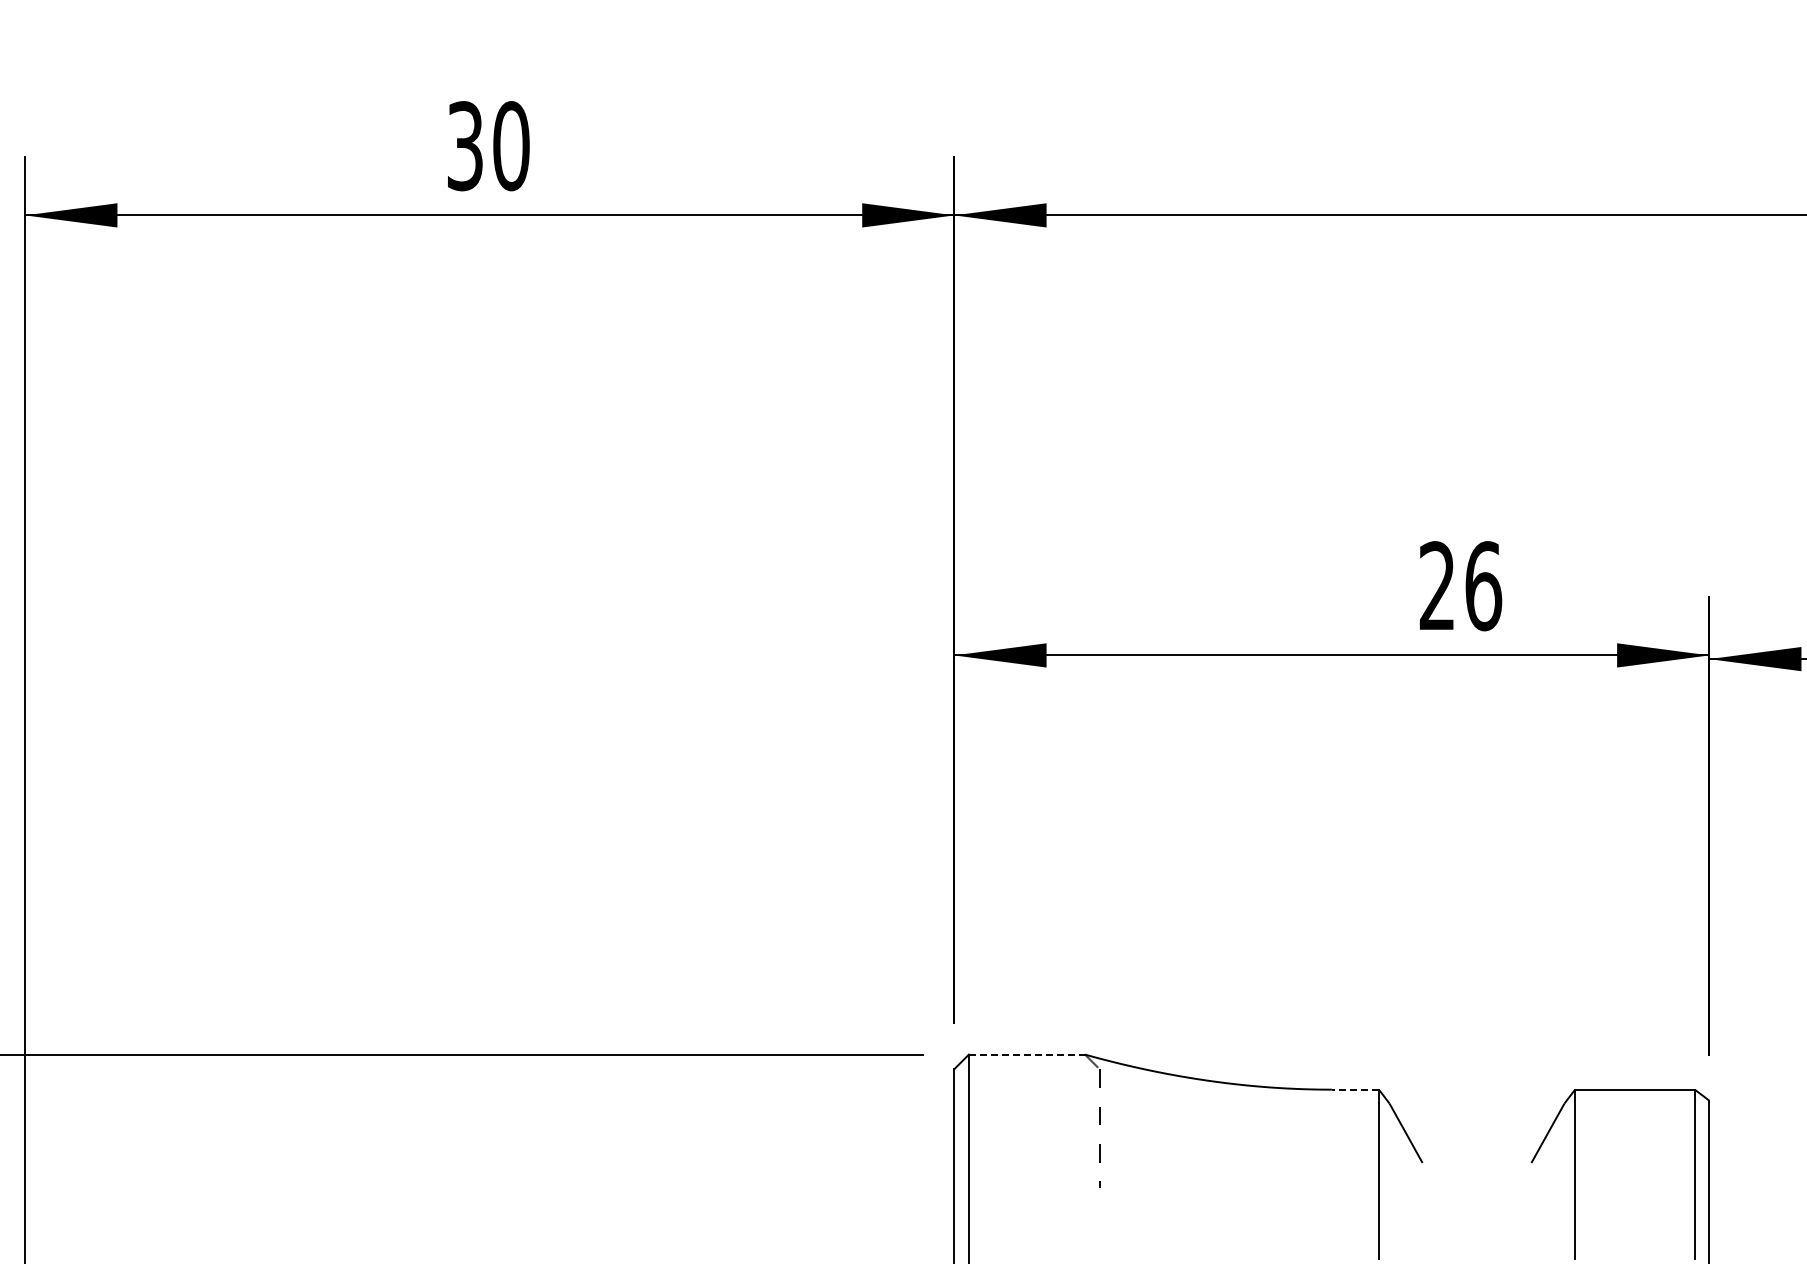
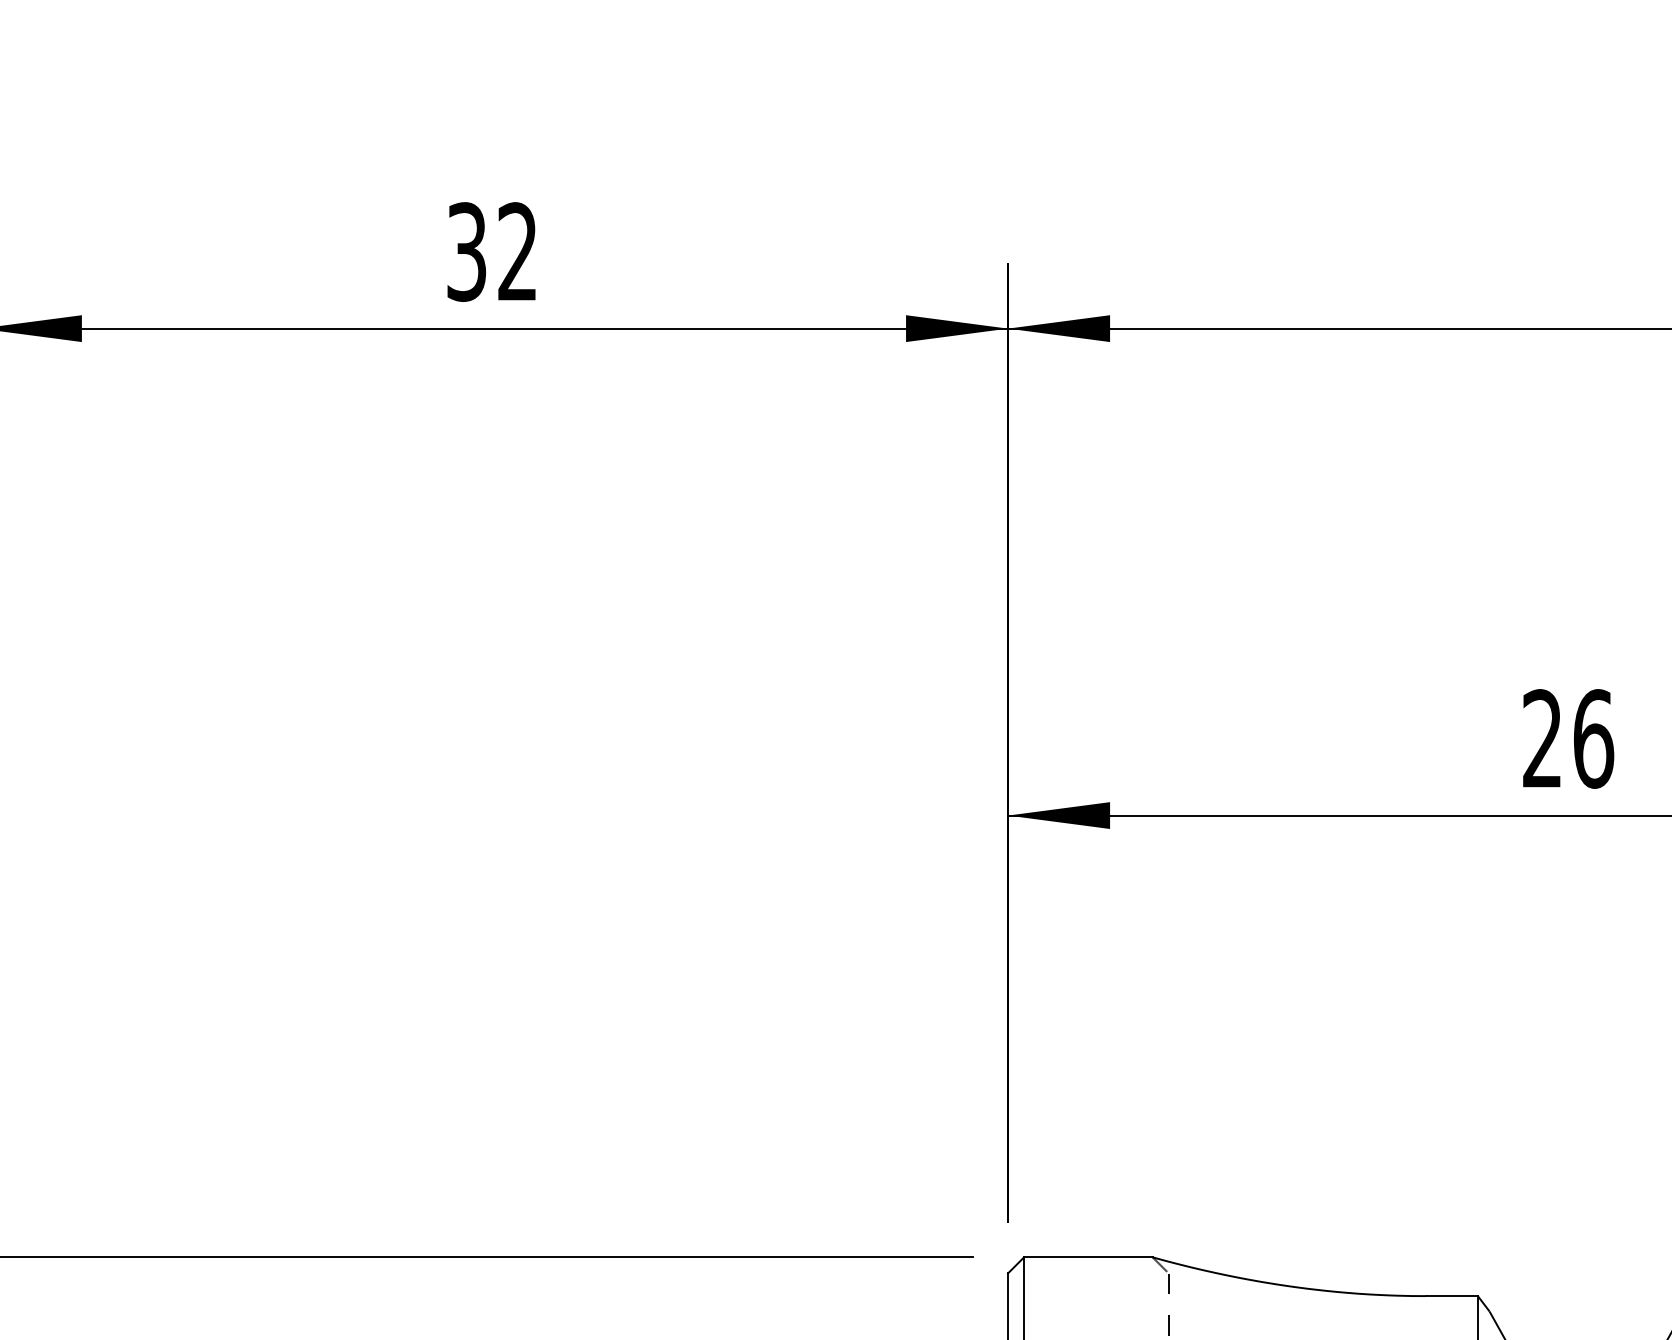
text: (511, 146) -> (517, 252), 30 -> 32
line: (1026, 1054) -> (1087, 1257), dashed -> solid
line: (1355, 1089) -> (1451, 1295), dashed -> solid

